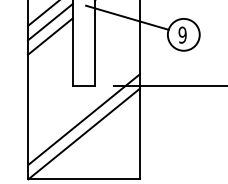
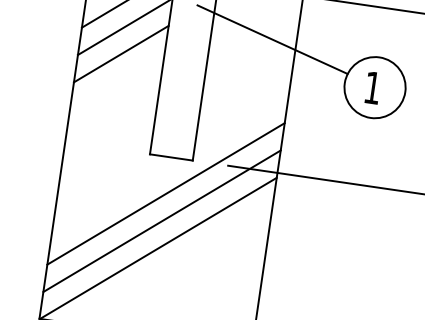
text: (182, 34) -> (372, 86), 9 -> 1
line: (83, 104) -> (165, 192), added

